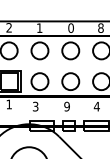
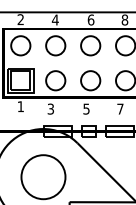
text: (38, 27) -> (54, 19), 1 -> 4
text: (71, 27) -> (91, 19), 0 -> 6
text: (67, 106) -> (86, 108), 9 -> 5
text: (96, 106) -> (119, 108), 4 -> 7

